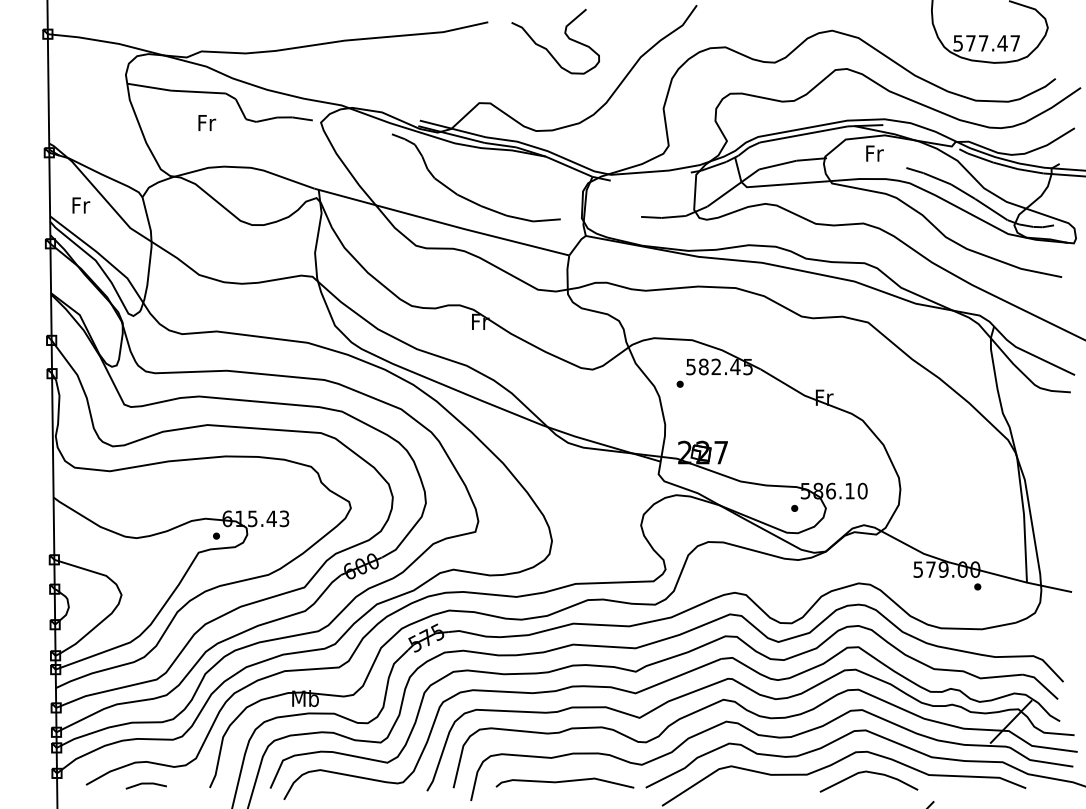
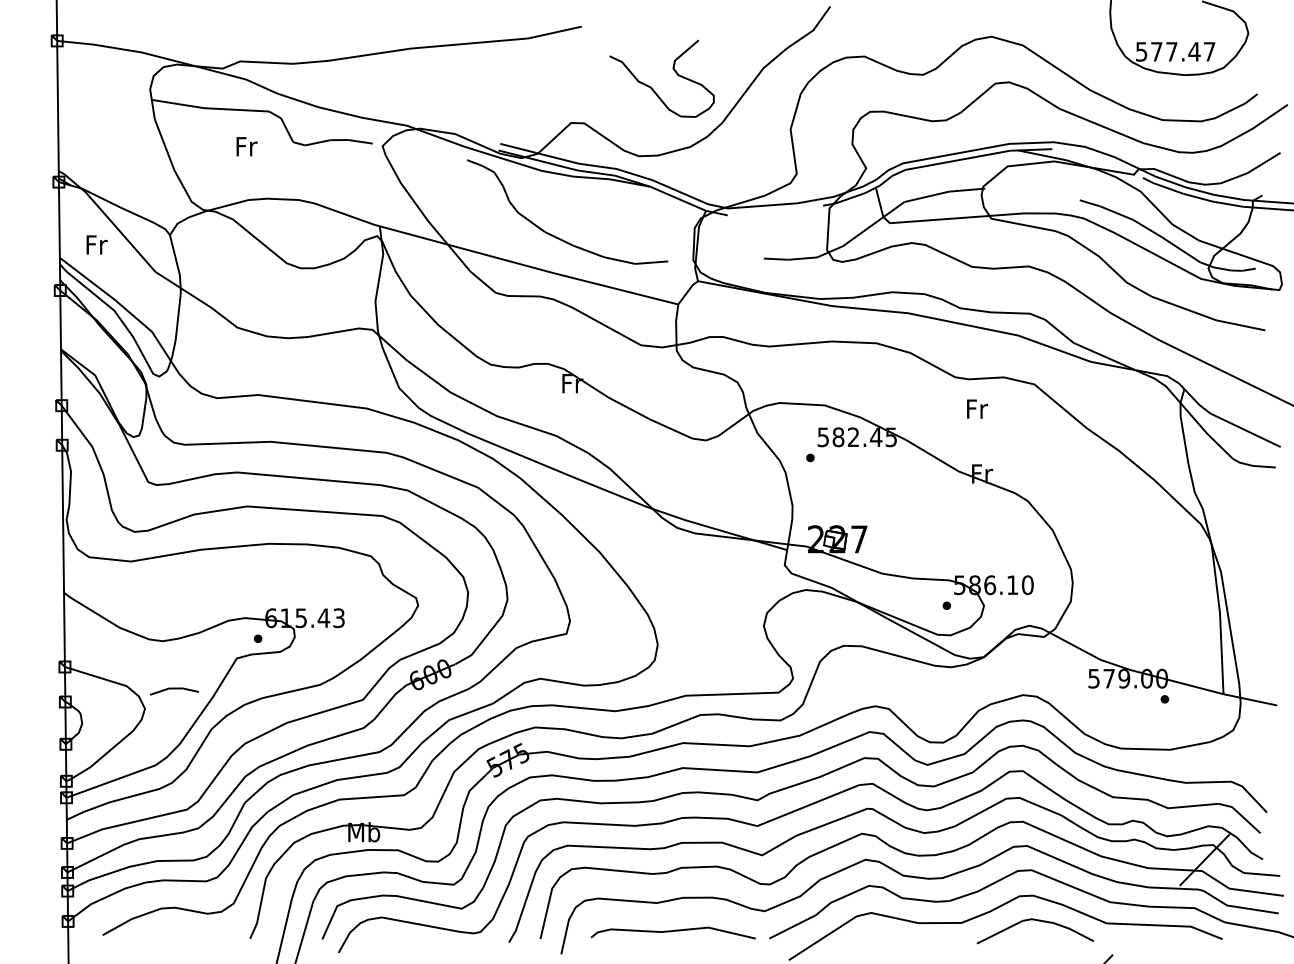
curve: (547, 48) -> (652, 87), moved
text: (875, 153) -> (977, 408), moved
line: (146, 784) -> (174, 689), moved

